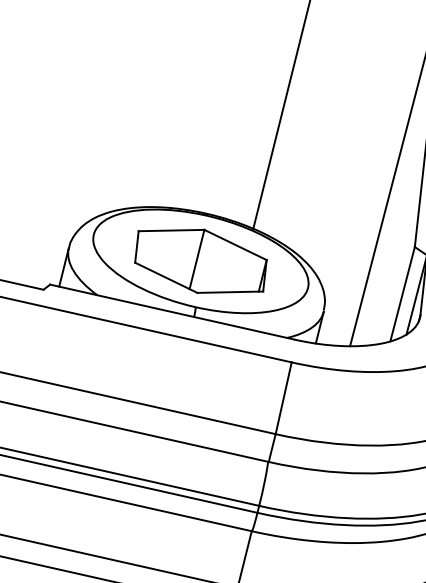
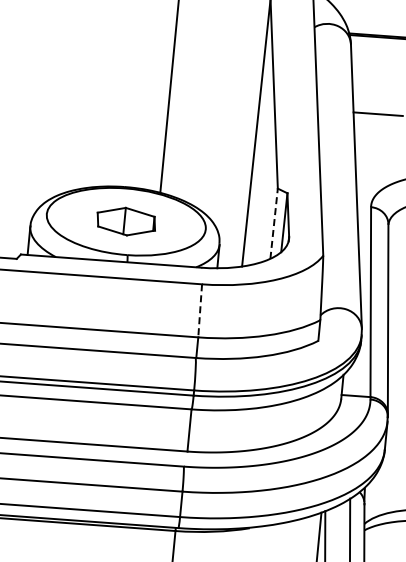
part: (201, 261) -> (126, 221), size x0.6
line: (403, 294) -> (274, 223), solid -> dashed
line: (284, 397) -> (200, 310), solid -> dashed

